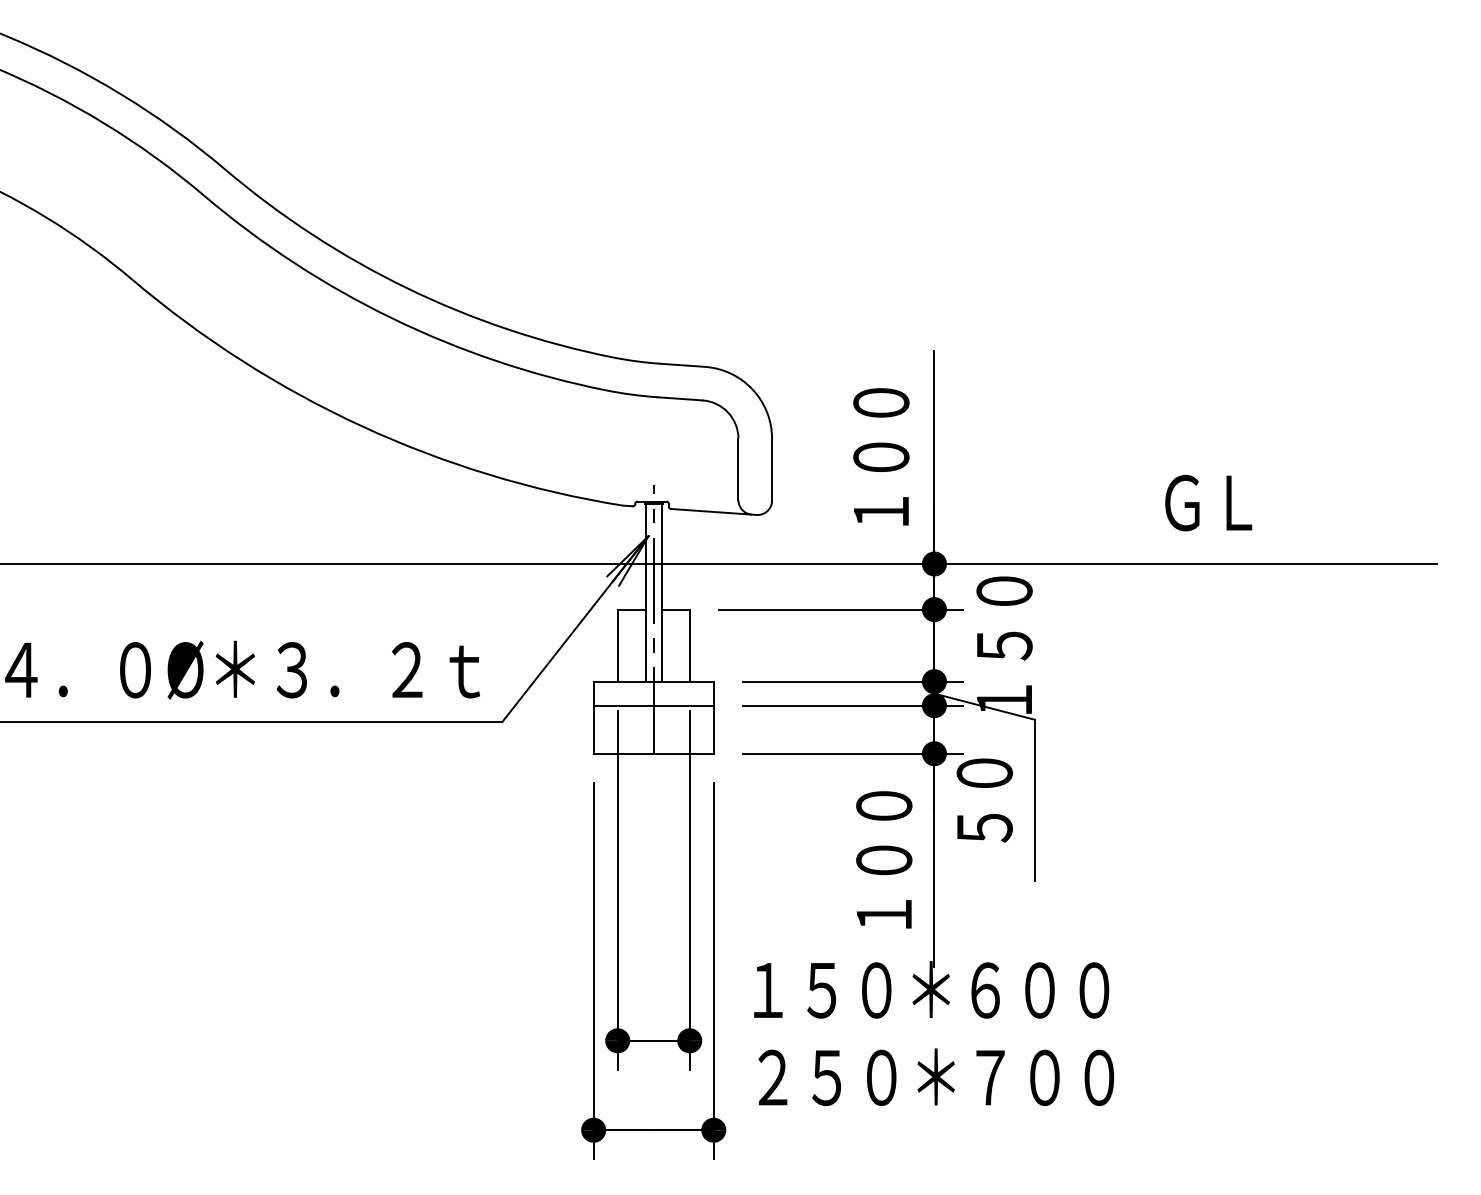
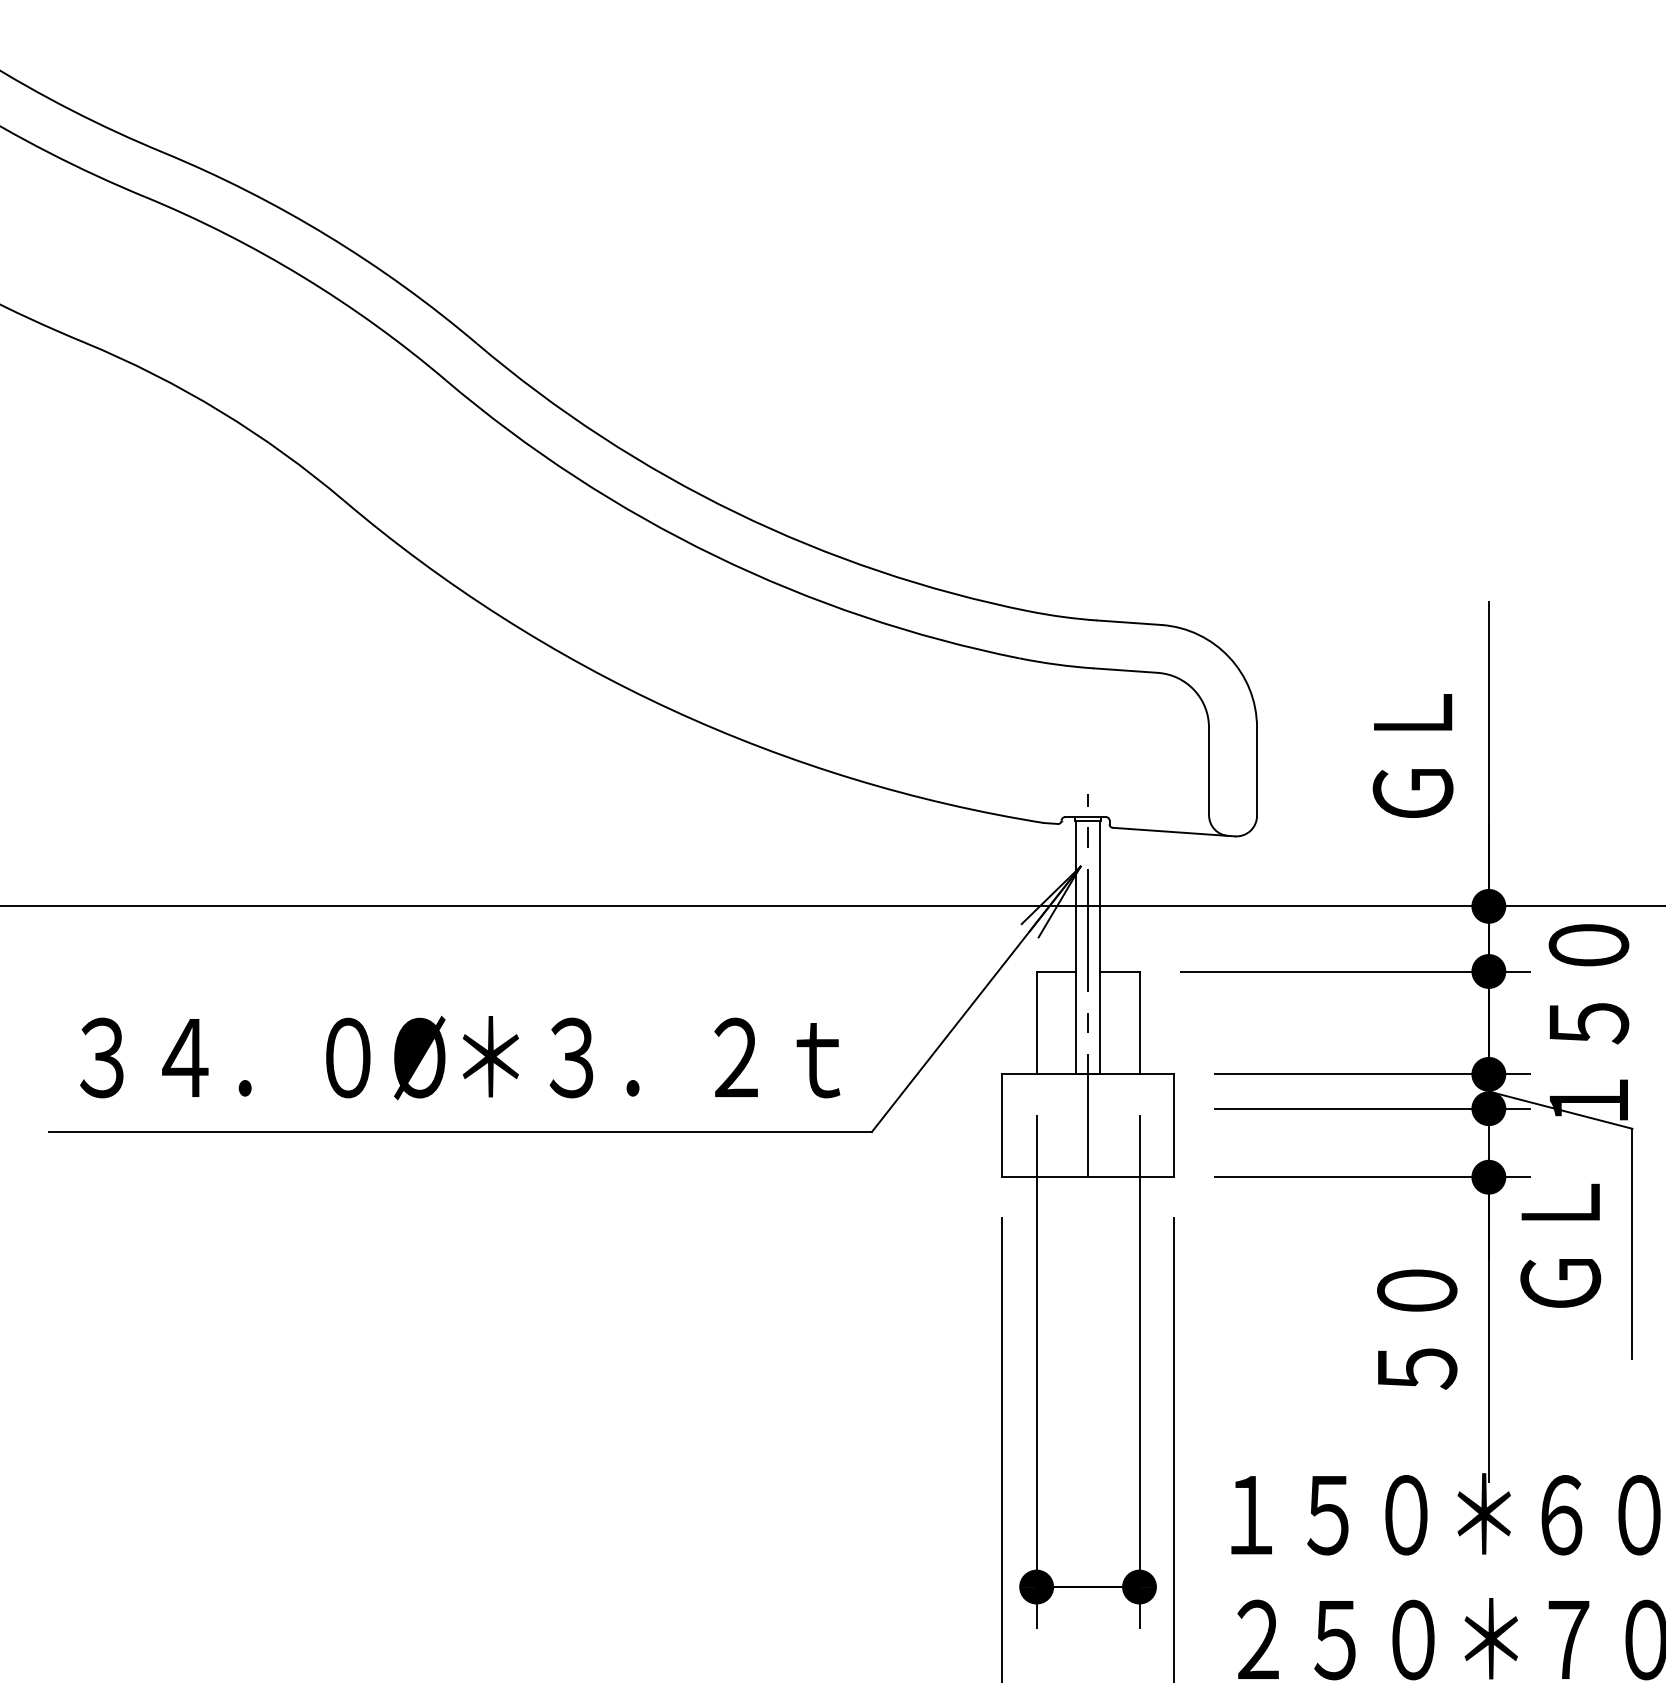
text: (881, 456) -> (1413, 752), １００ -> ＧＬ
line: (653, 705) -> (1087, 1108), removed
text: (984, 801) -> (1560, 1245), ５０ -> ＧＬ
text: (884, 859) -> (1417, 1328), １００ -> ５０

